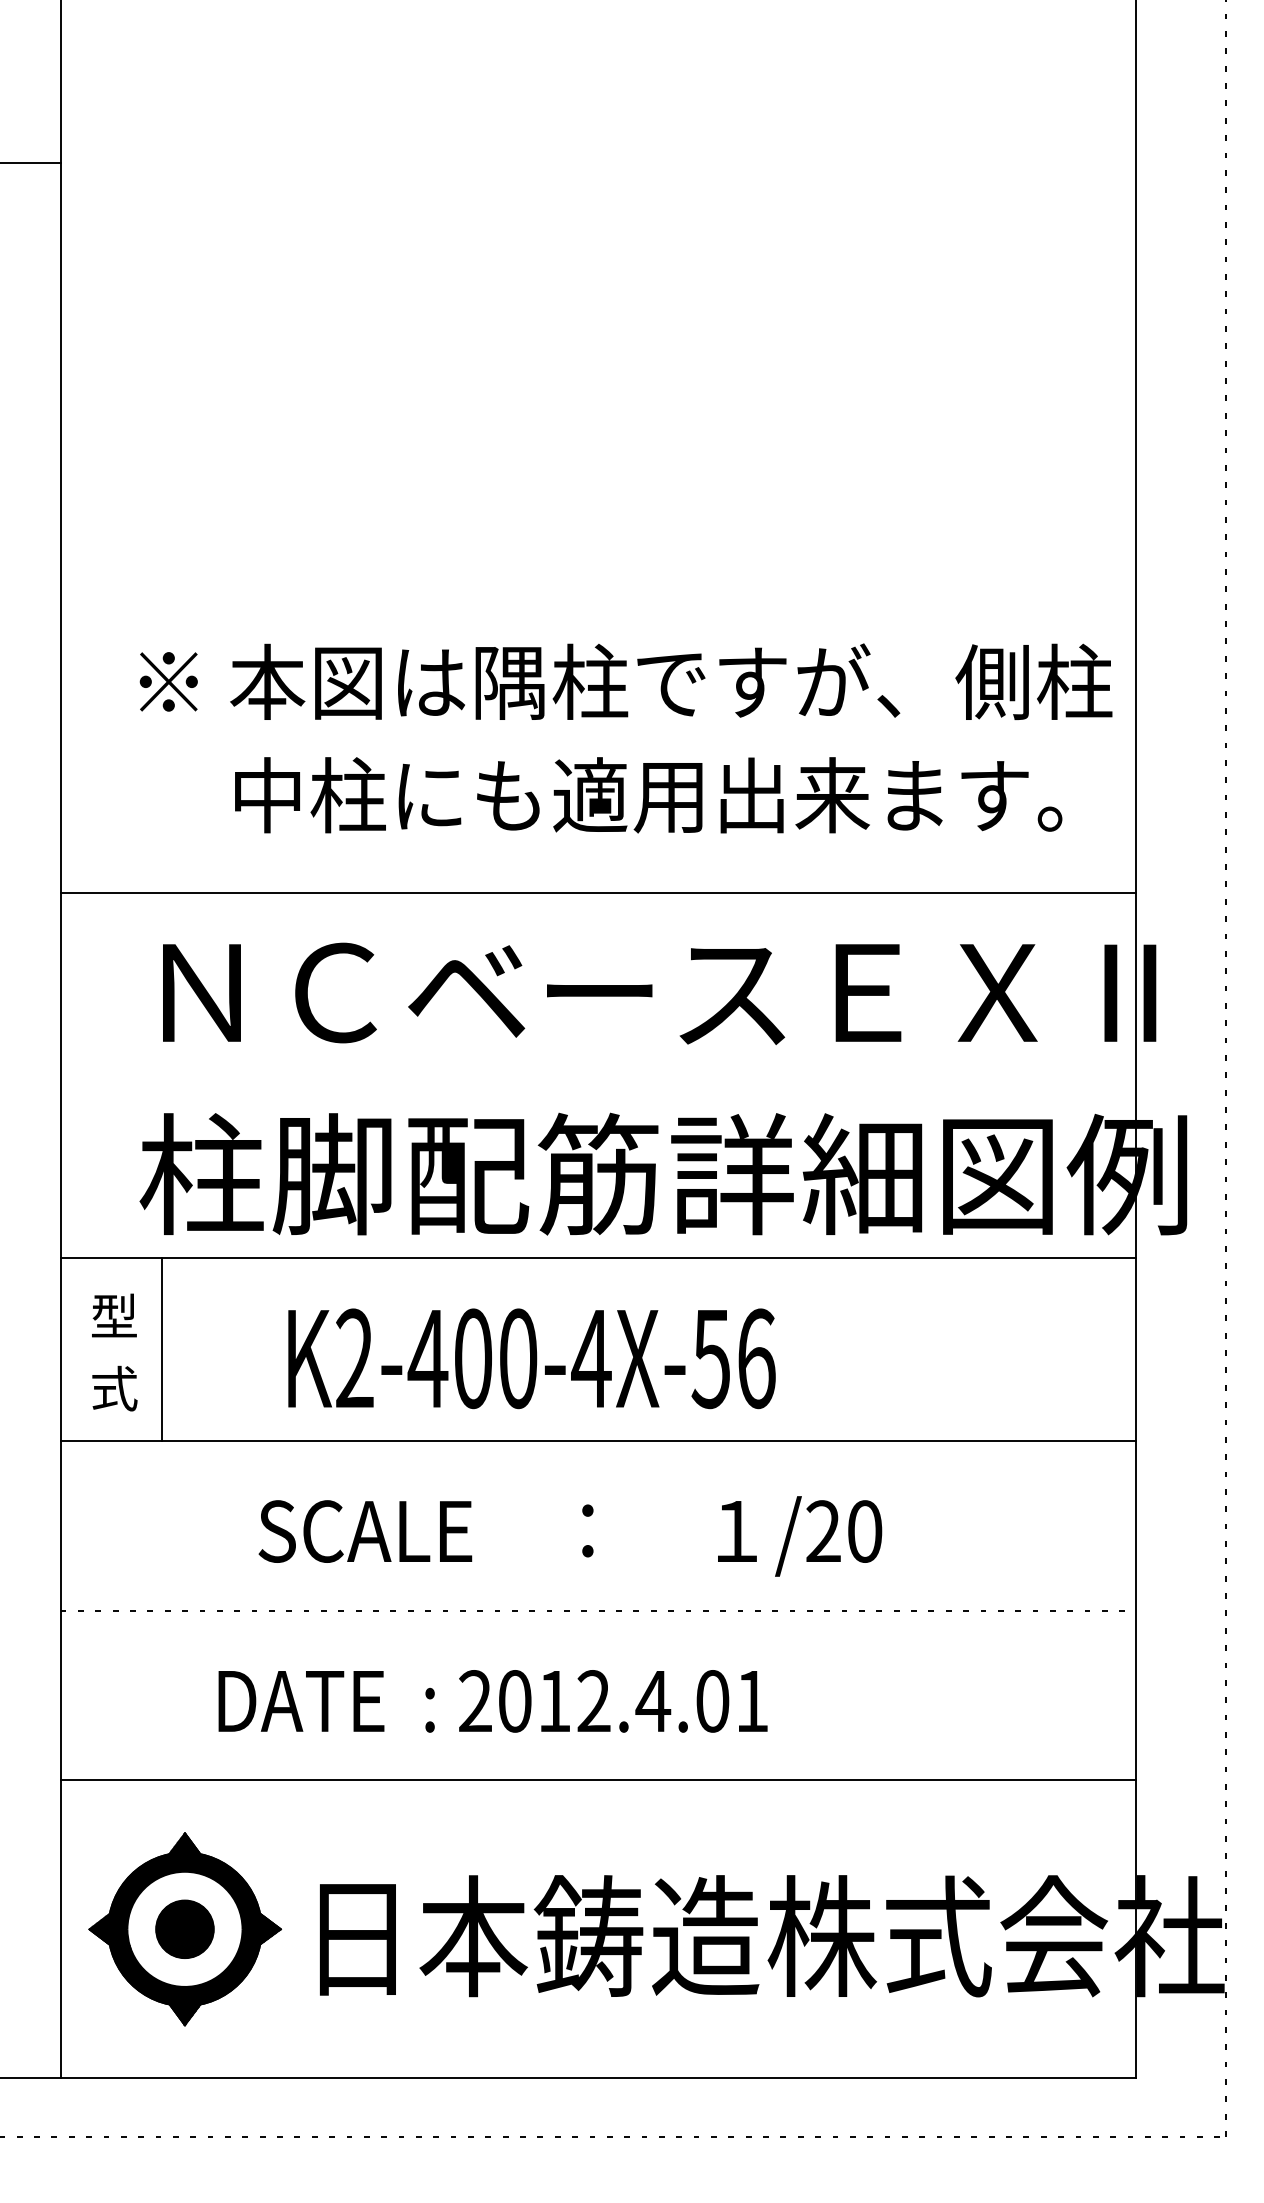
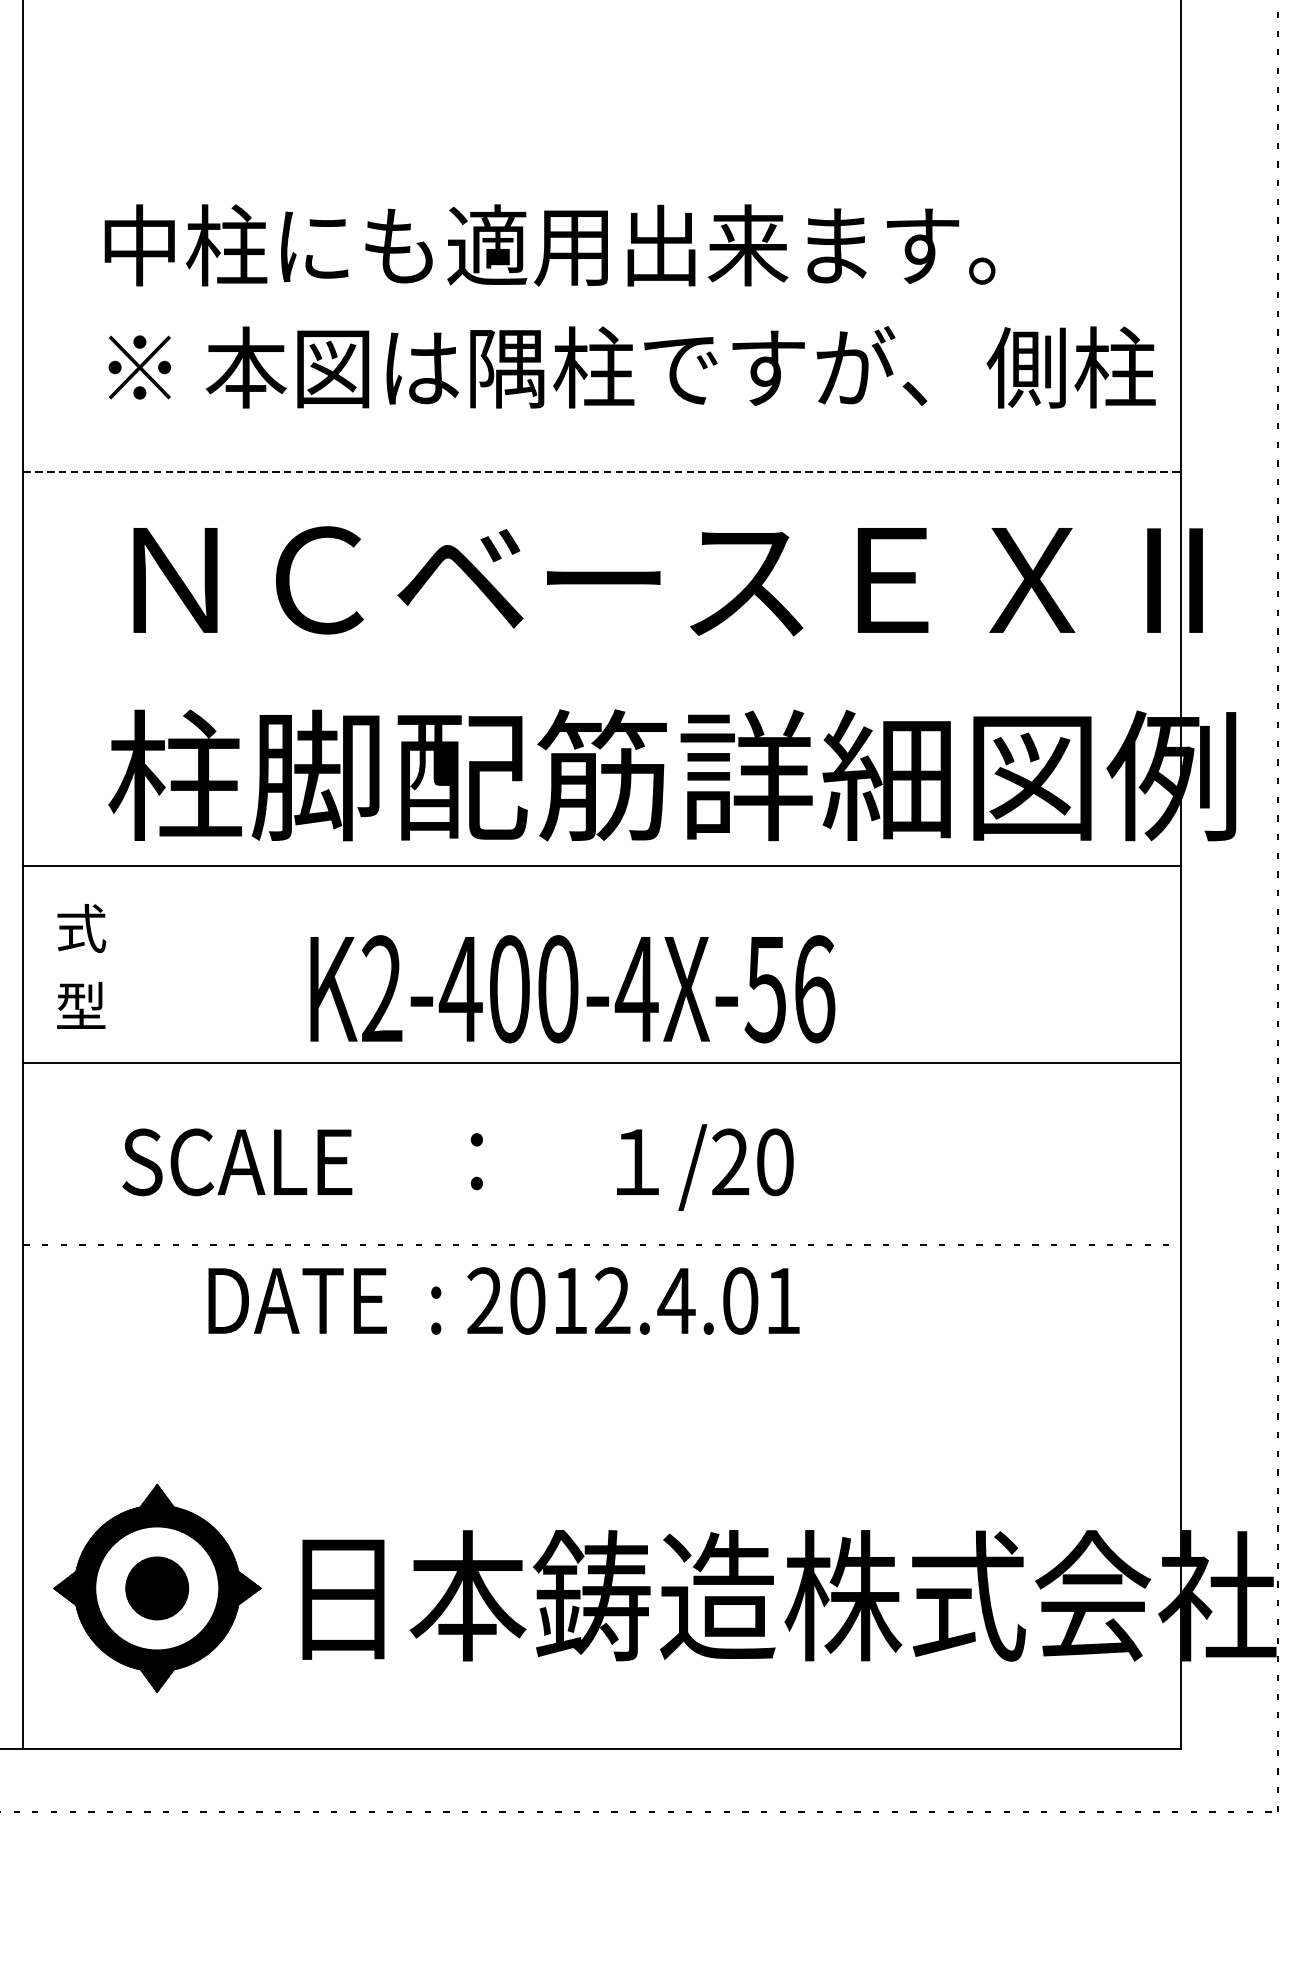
text: (624, 681) -> (630, 245), ※ 本図は隅柱ですが、側柱 -> 中柱にも適用出来ます。
text: (625, 794) -> (631, 366), 中柱にも適用出来ます。 -> ※ 本図は隅柱ですが、側柱
line: (598, 892) -> (602, 472), solid -> dashed
text: (114, 1316) -> (81, 928), 型 -> 式
line: (161, 1349) -> (131, 964), removed
text: (531, 1358) -> (572, 988), moved
text: (114, 1388) -> (81, 1006), 式 -> 型
text: (570, 1536) -> (458, 1167), moved
text: (492, 1701) -> (503, 1301), moved
line: (598, 1780) -> (602, 1428), removed

